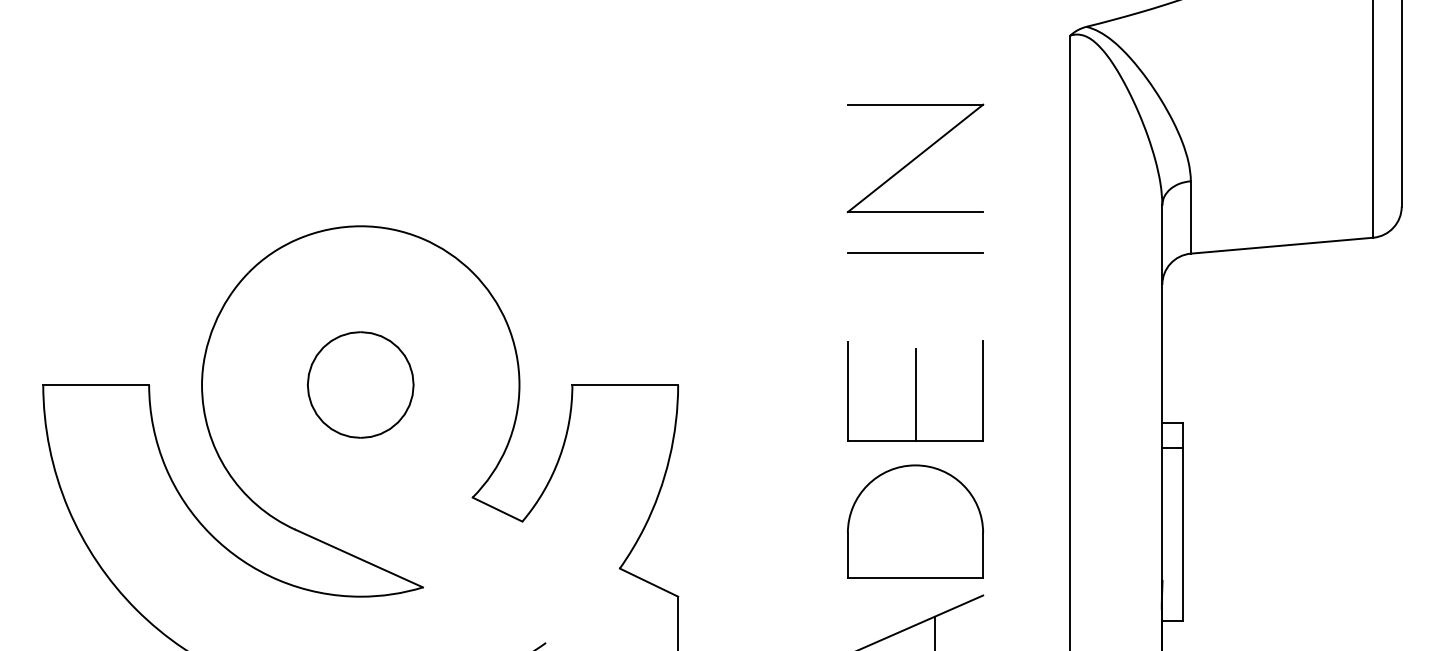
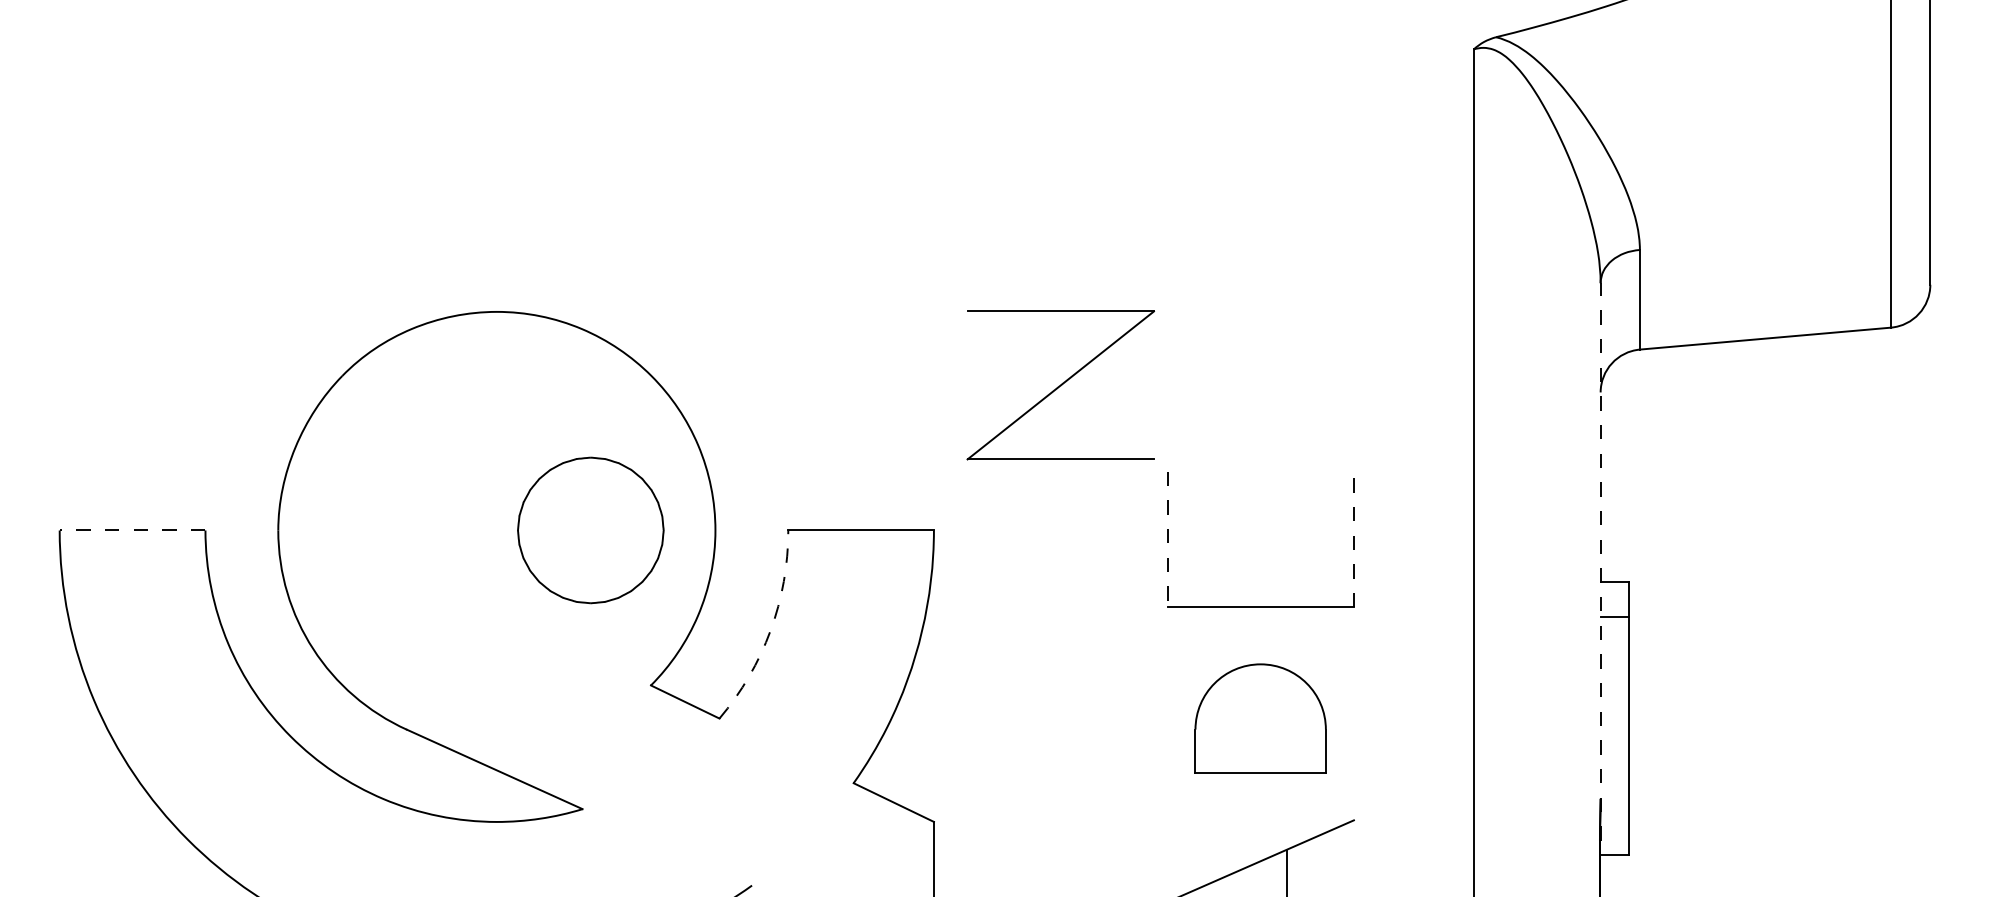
part: (915, 158) -> (1060, 385), moved
line: (915, 252) -> (1260, 347), removed
line: (96, 385) -> (132, 530), solid -> dashed
part: (360, 385) -> (590, 530), moved
line: (982, 390) -> (1353, 538), solid -> dashed
line: (847, 391) -> (1167, 539), solid -> dashed
line: (915, 395) -> (1260, 544), removed
line: (1162, 407) -> (1600, 561), solid -> dashed
arc: (559, 457) -> (770, 630), solid -> dashed
part: (915, 521) -> (1260, 718), size x0.7

